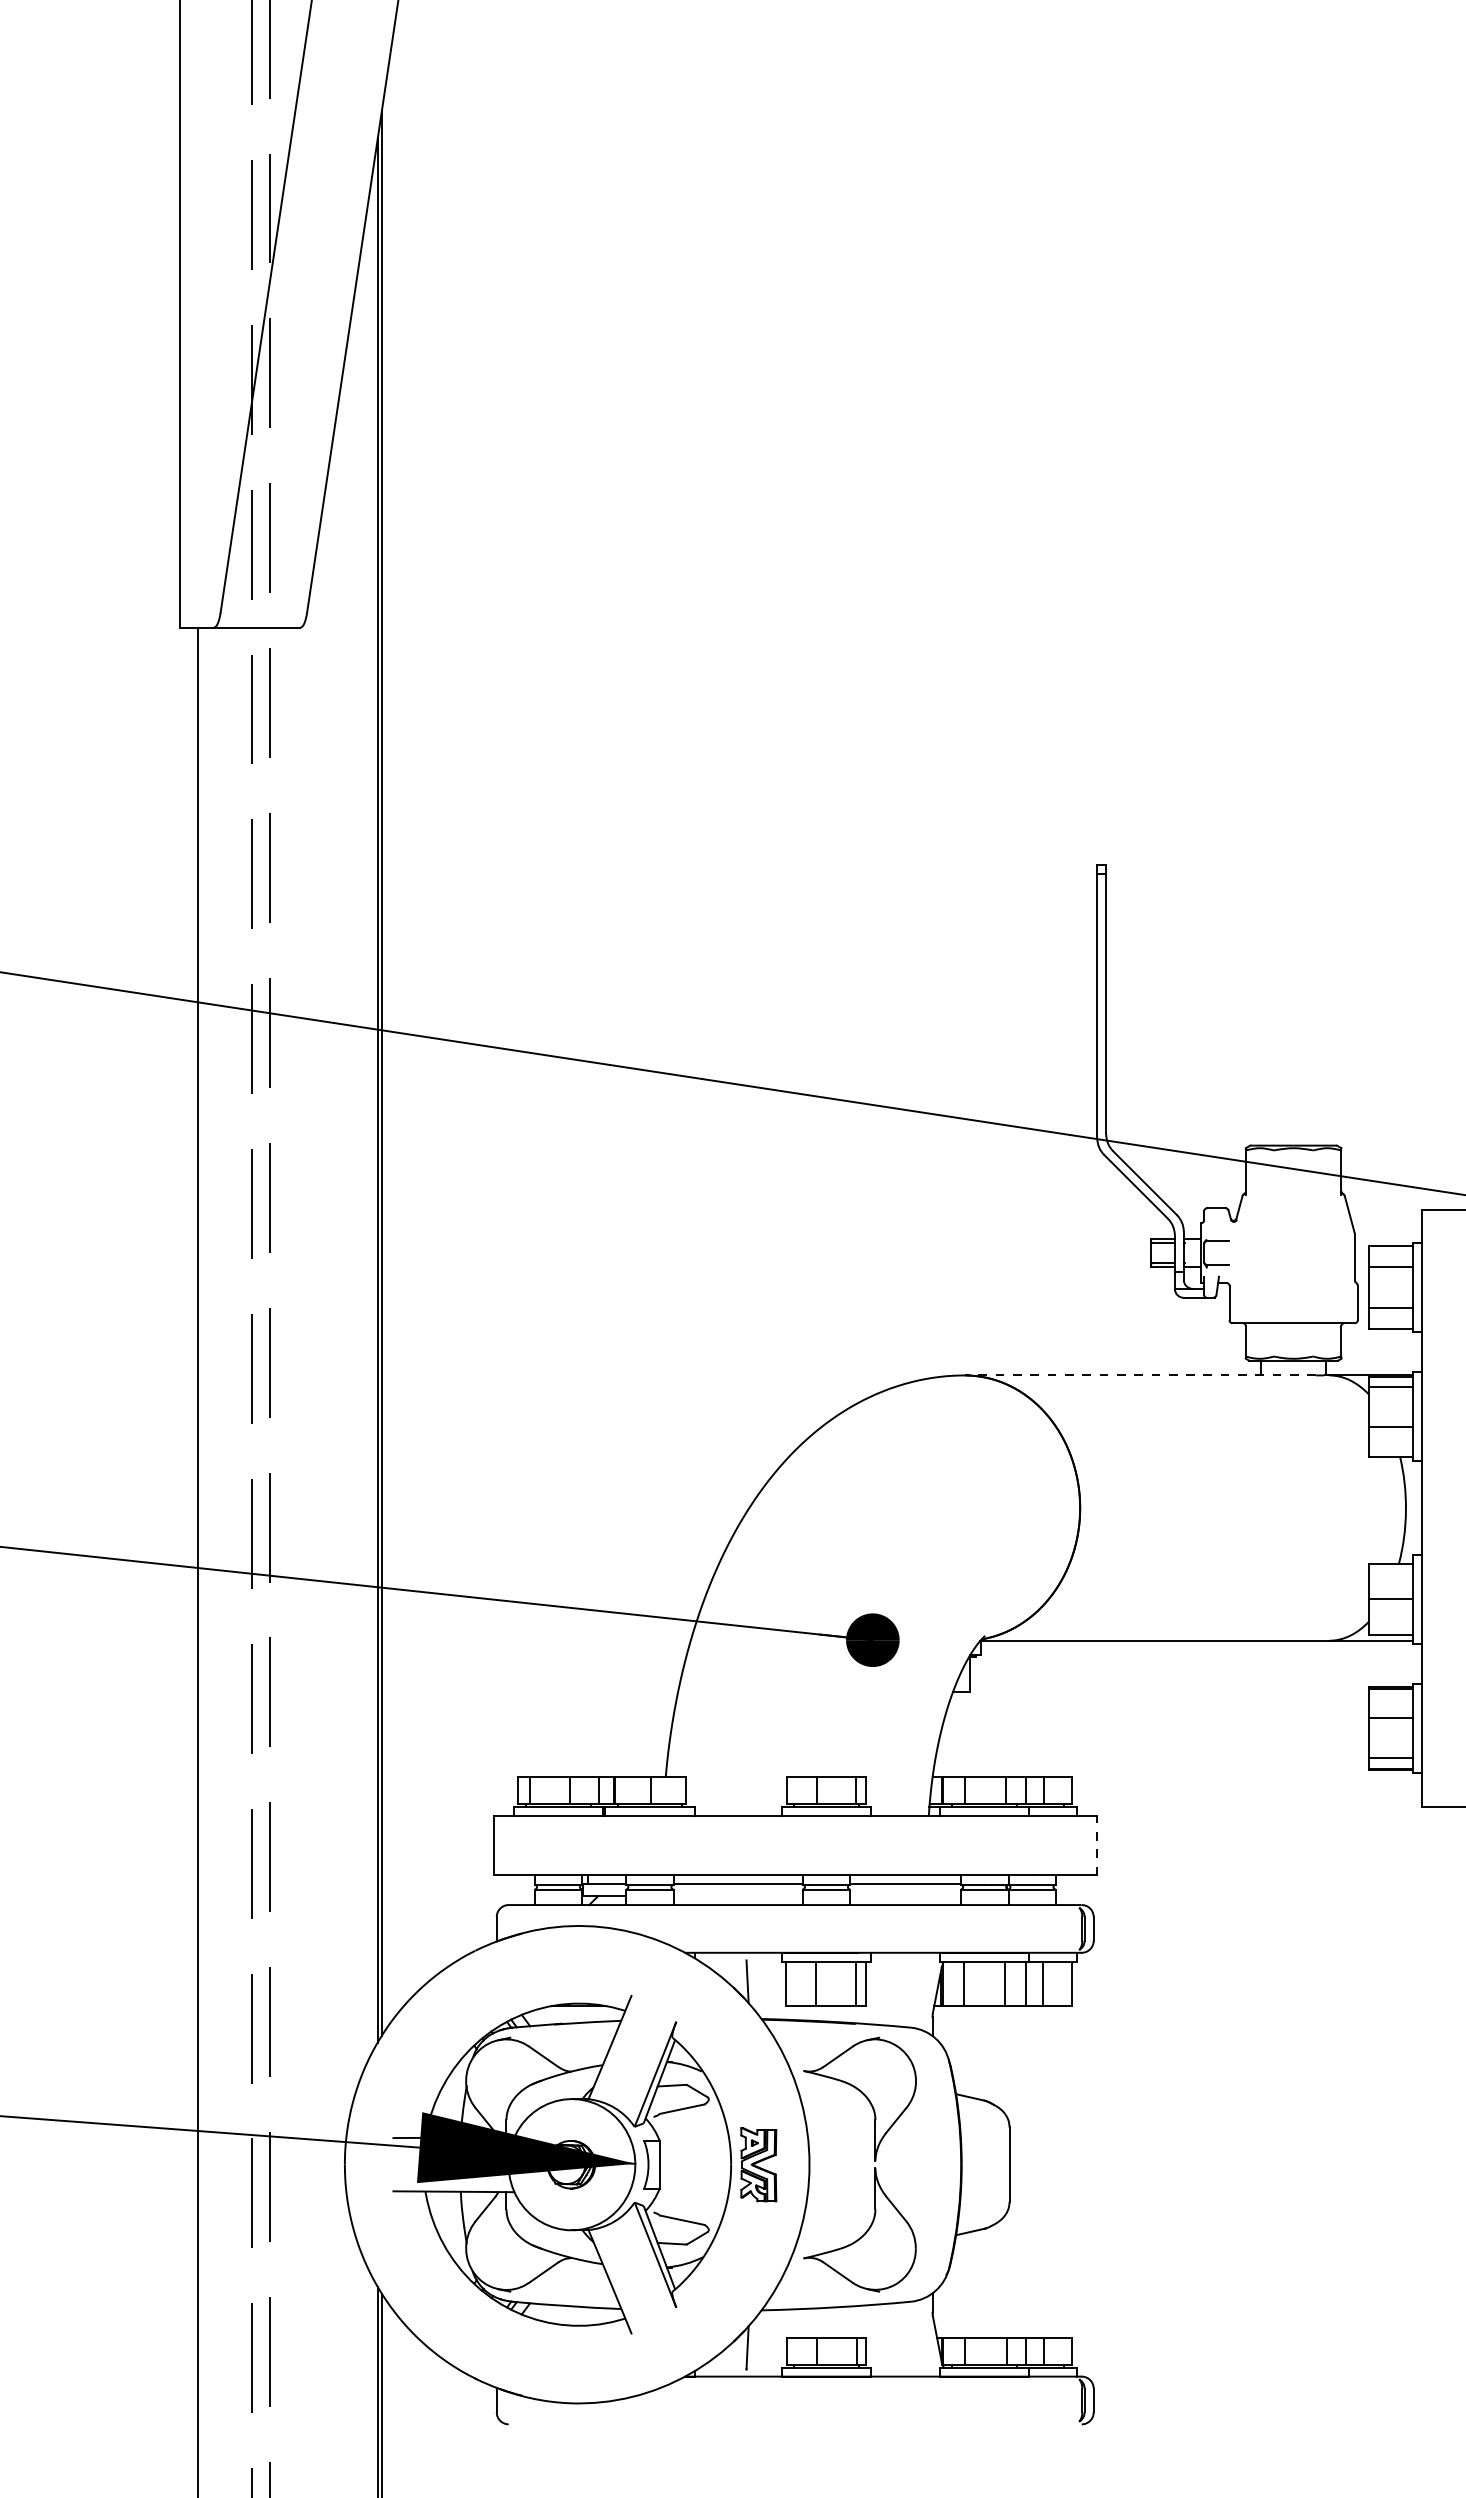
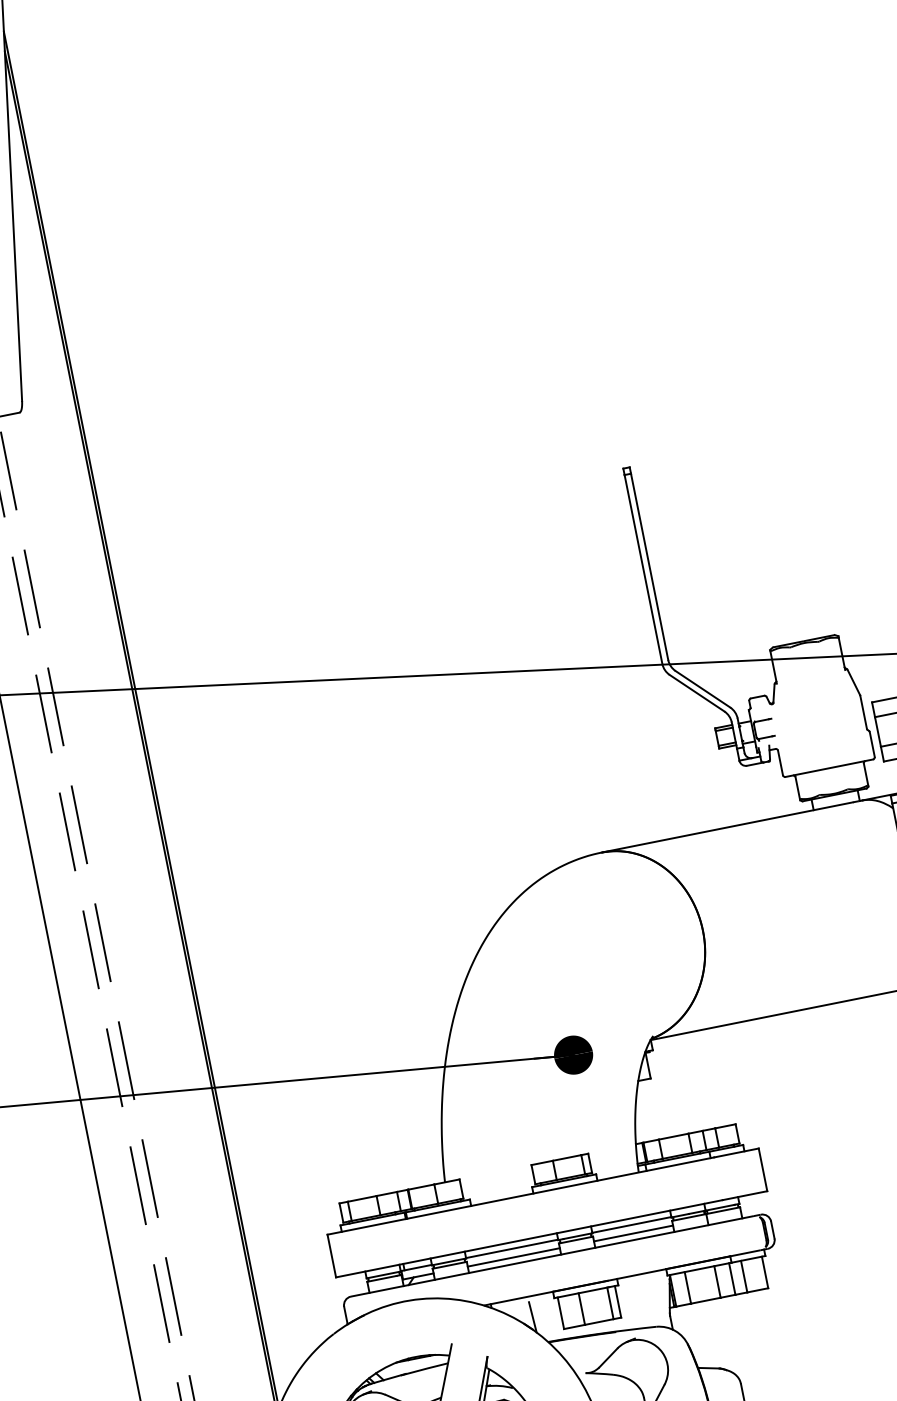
line: (1140, 1375) -> (727, 827), dashed -> solid
line: (1096, 1845) -> (762, 1170), dashed -> solid
line: (737, 1896) -> (513, 1257), added
line: (905, 1896) -> (633, 1233), added

